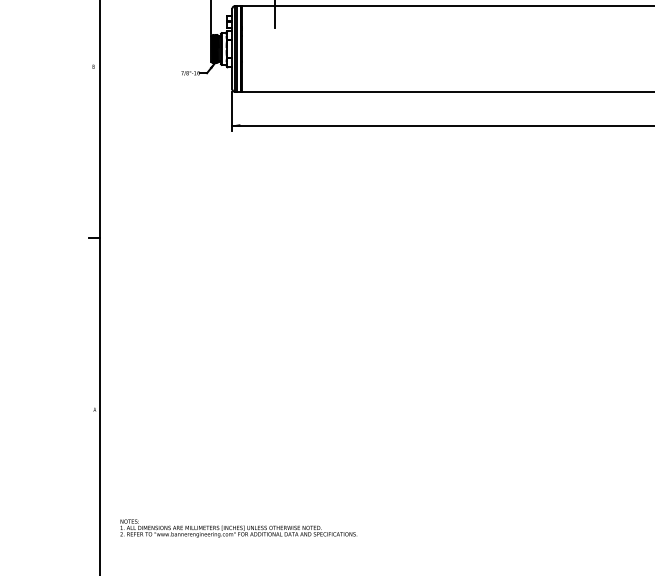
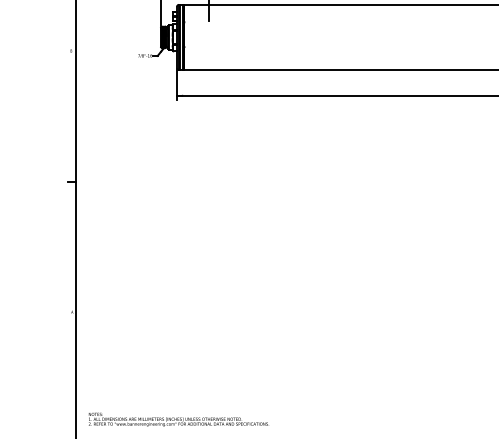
text: (238, 528) -> (178, 419), moved

